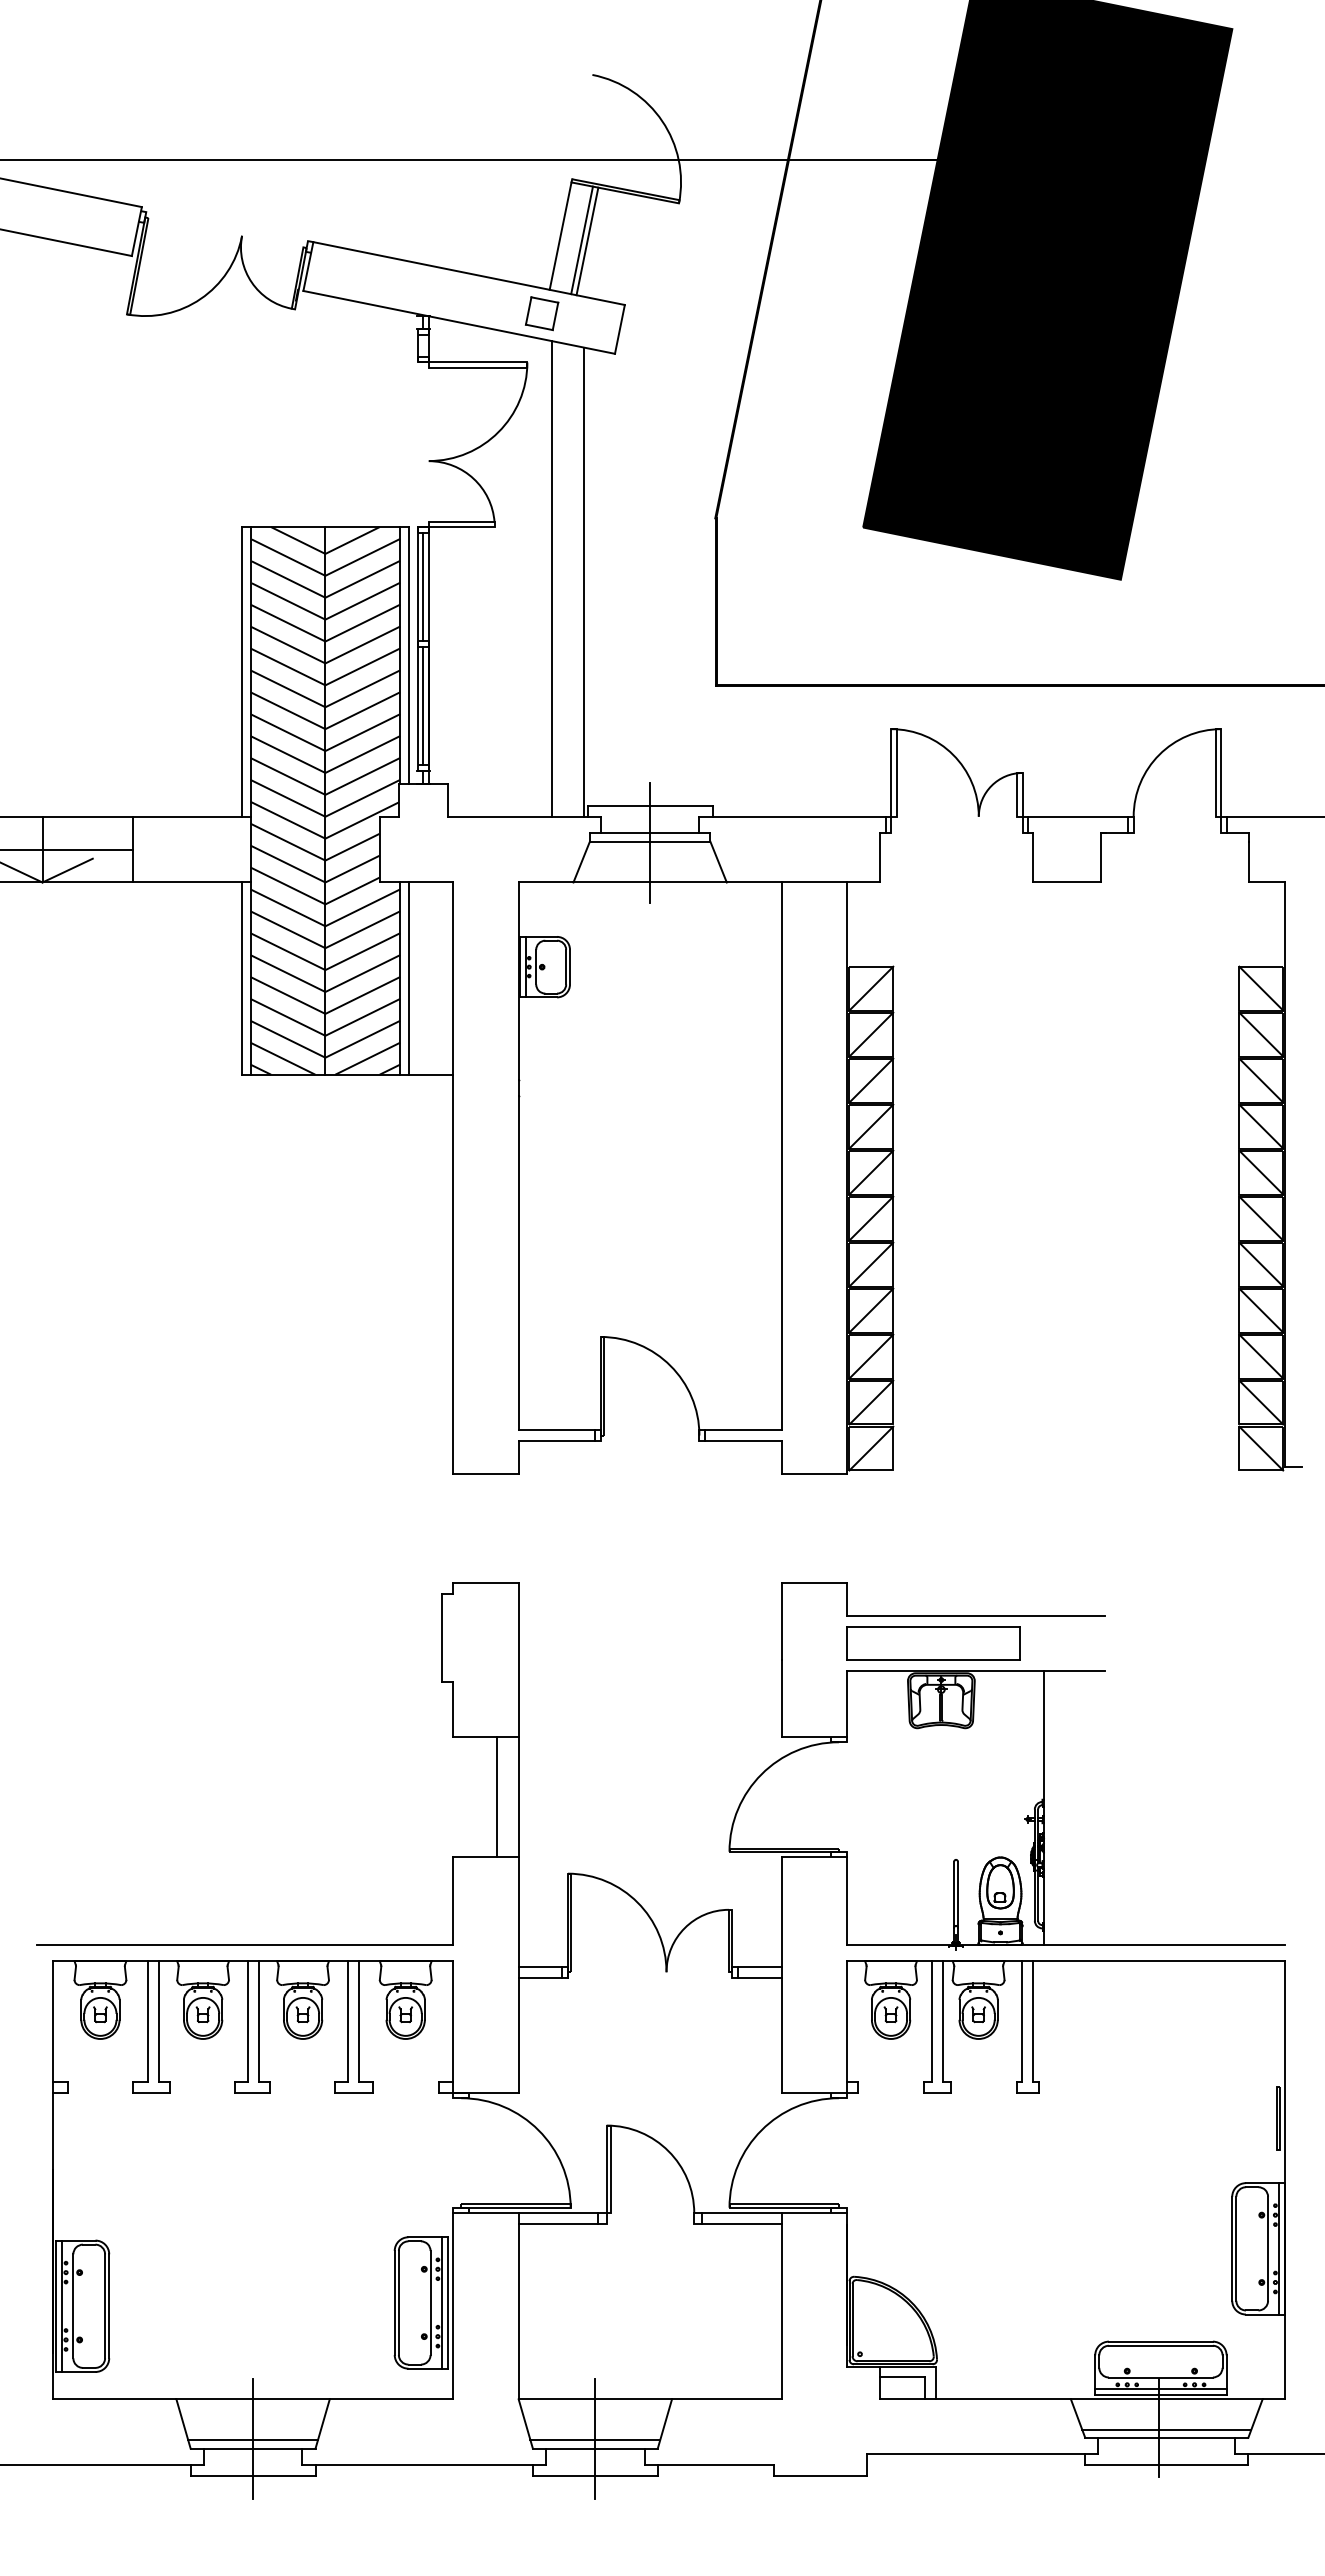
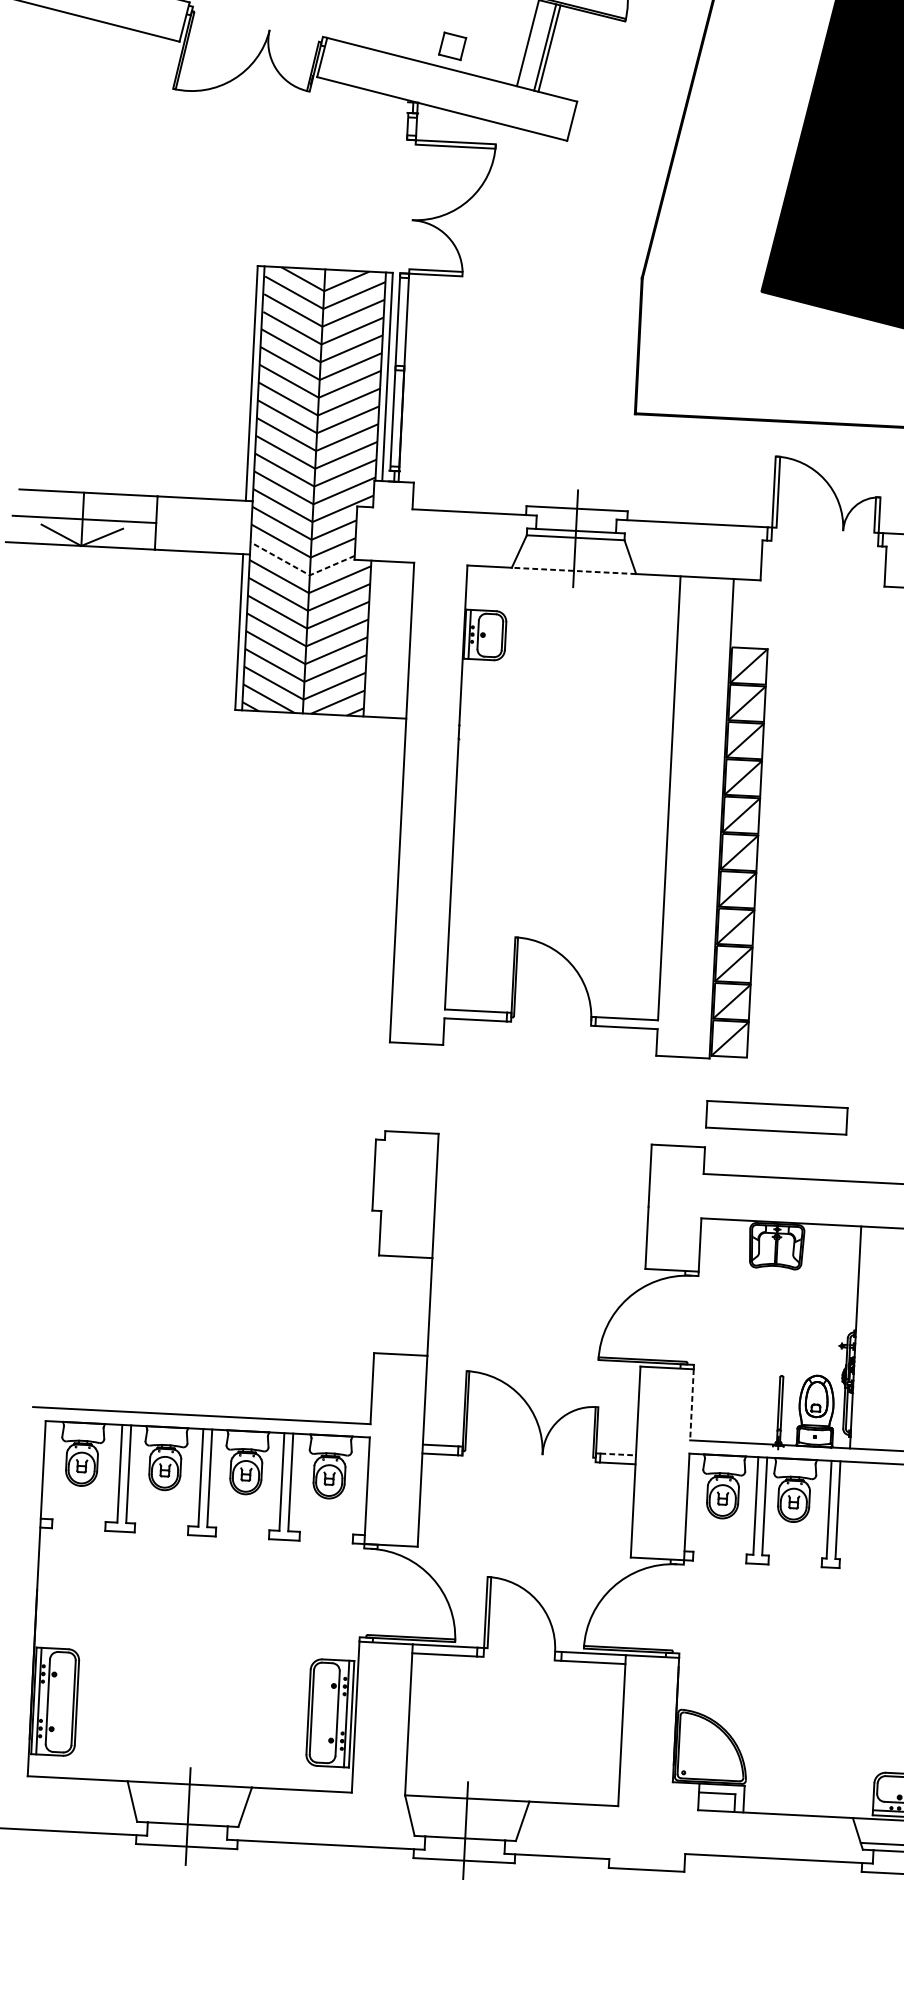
part: (542, 313) -> (452, 46), moved
line: (551, 578) -> (506, 320), removed
line: (584, 581) -> (533, 324), removed
line: (423, 586) -> (402, 321), removed
line: (423, 705) -> (397, 418), removed
line: (650, 882) -> (574, 570), solid -> dashed
line: (315, 899) -> (301, 570), solid -> dashed
line: (408, 978) -> (374, 638), removed
part: (933, 1643) -> (776, 1117), moved
line: (496, 1796) -> (411, 1305), removed
line: (847, 1901) -> (692, 1405), solid -> dashed
line: (759, 1966) -> (618, 1454), solid -> dashed
line: (252, 2440) -> (187, 1817), removed
line: (594, 2440) -> (464, 1831), removed

